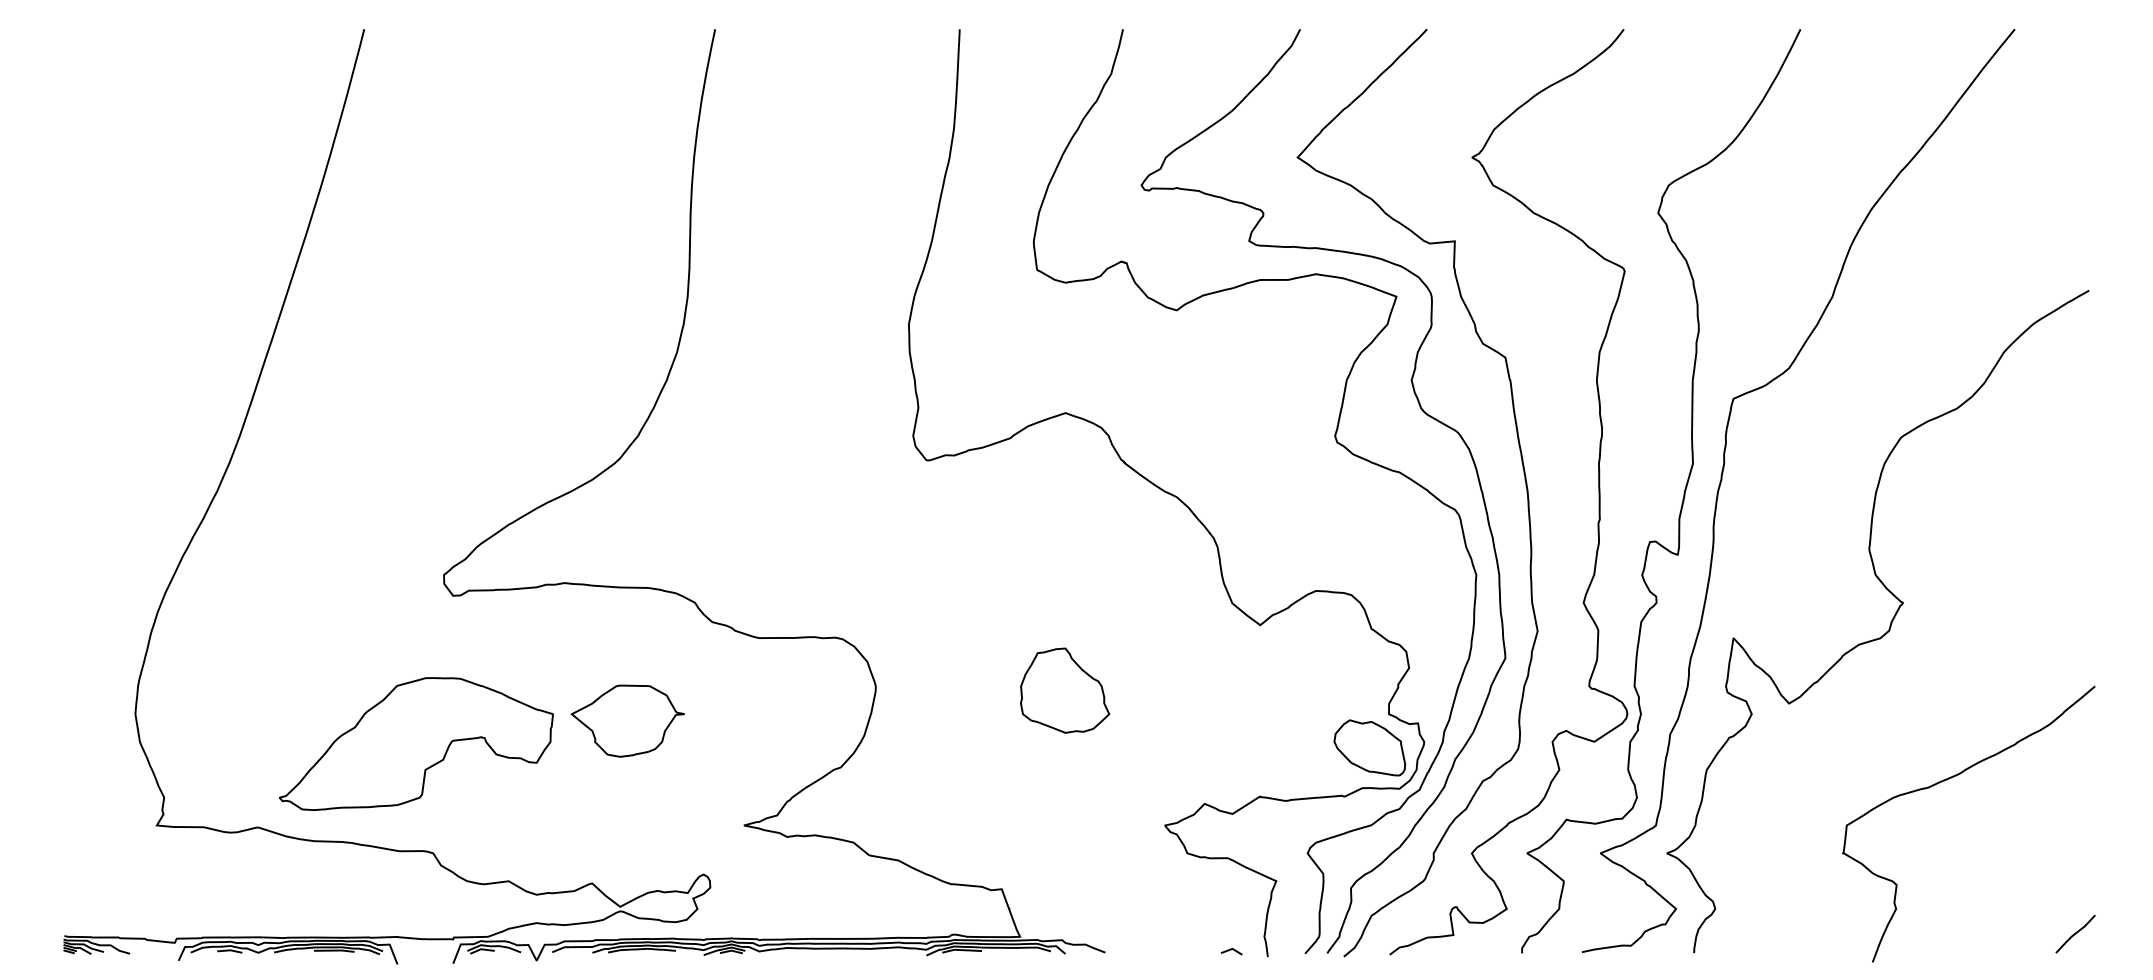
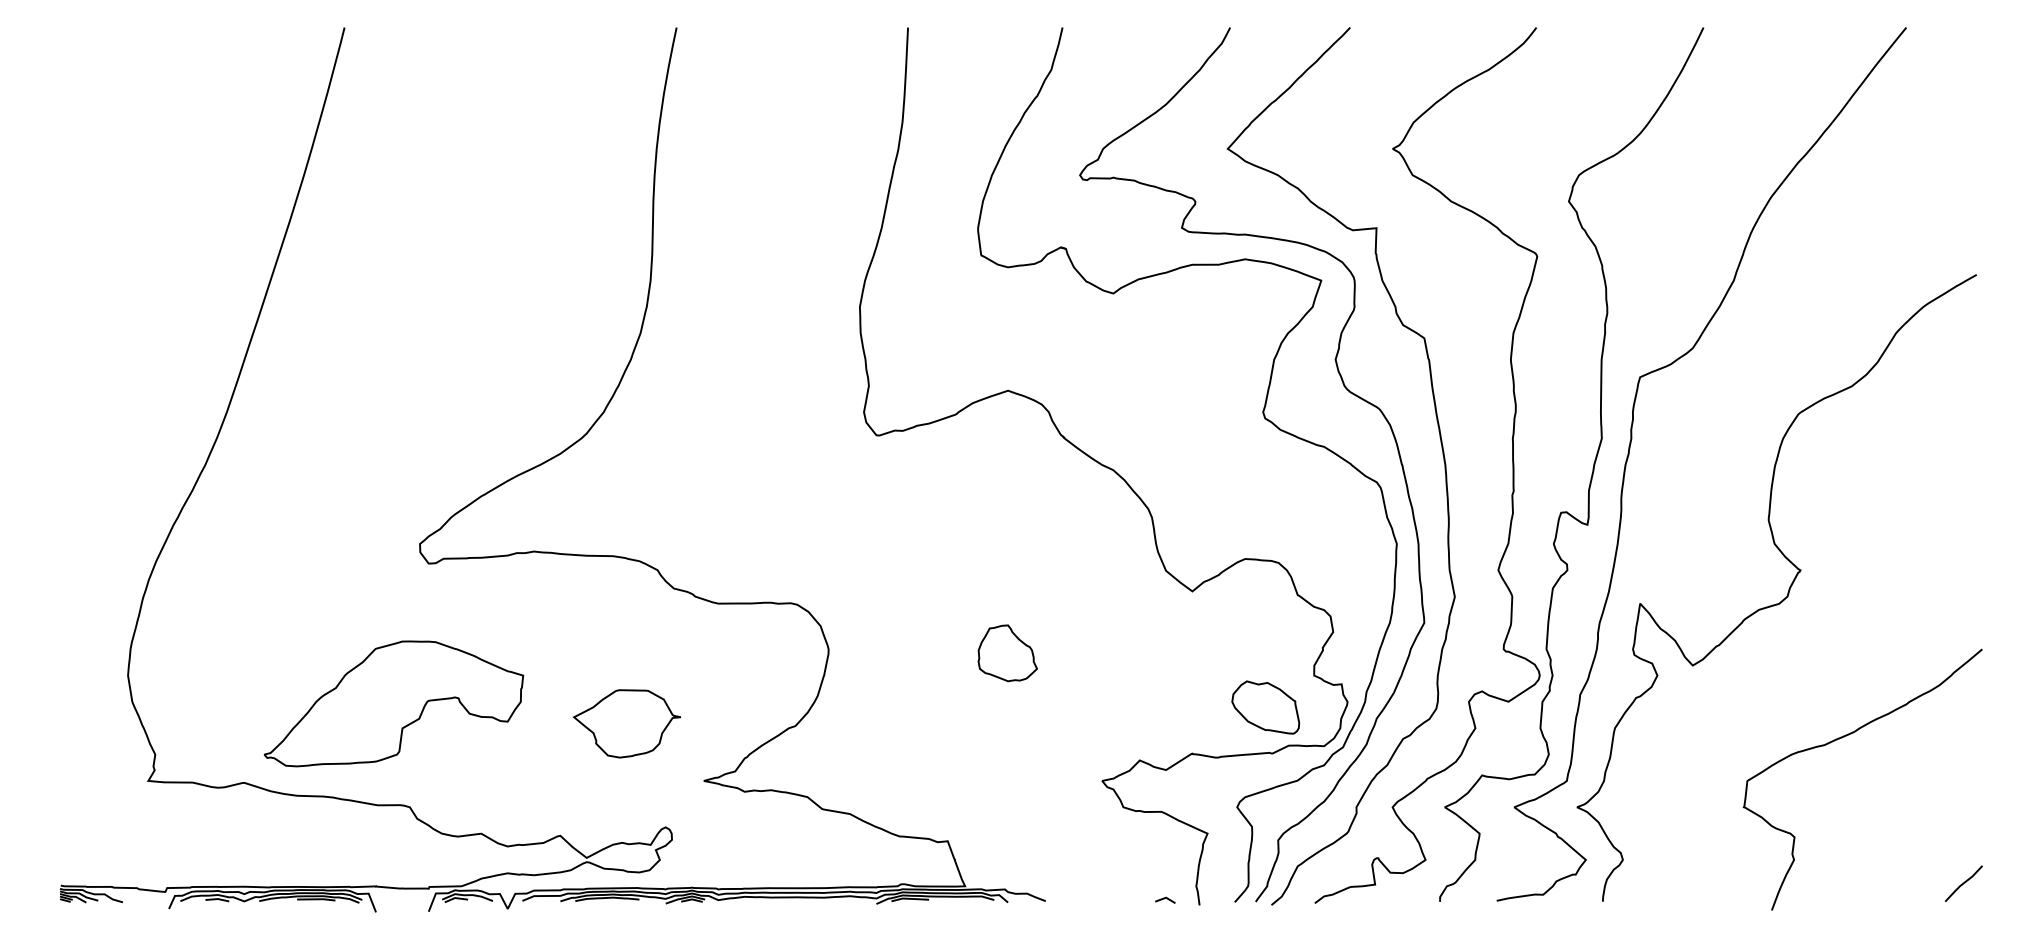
part: (1065, 690) -> (1008, 653), size x0.7
part: (627, 720) -> (626, 723), moved
part: (1369, 747) -> (1265, 707), moved

